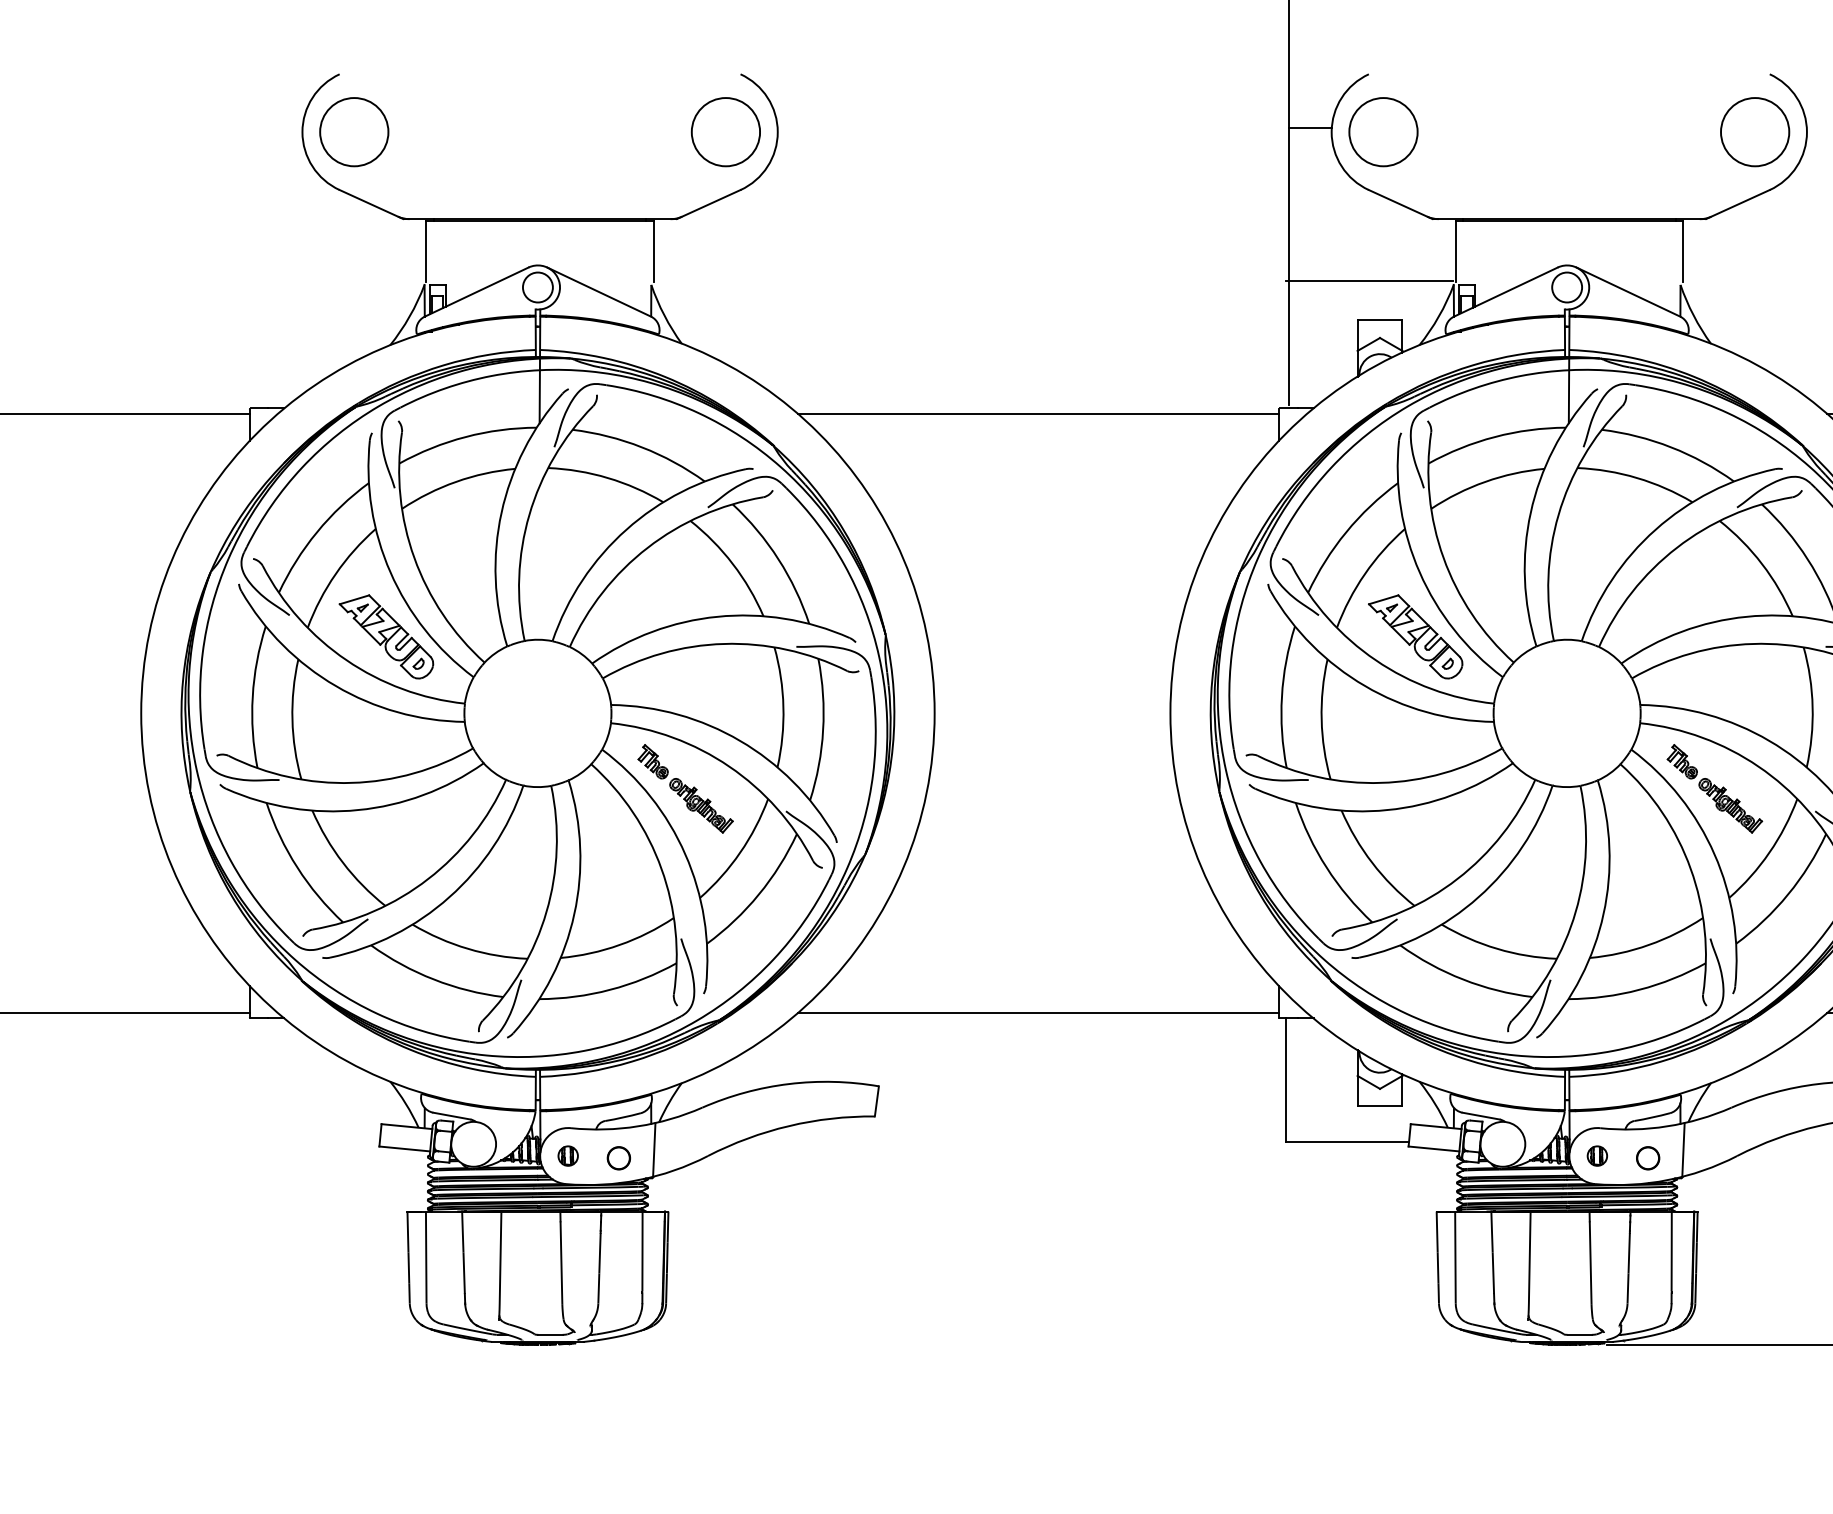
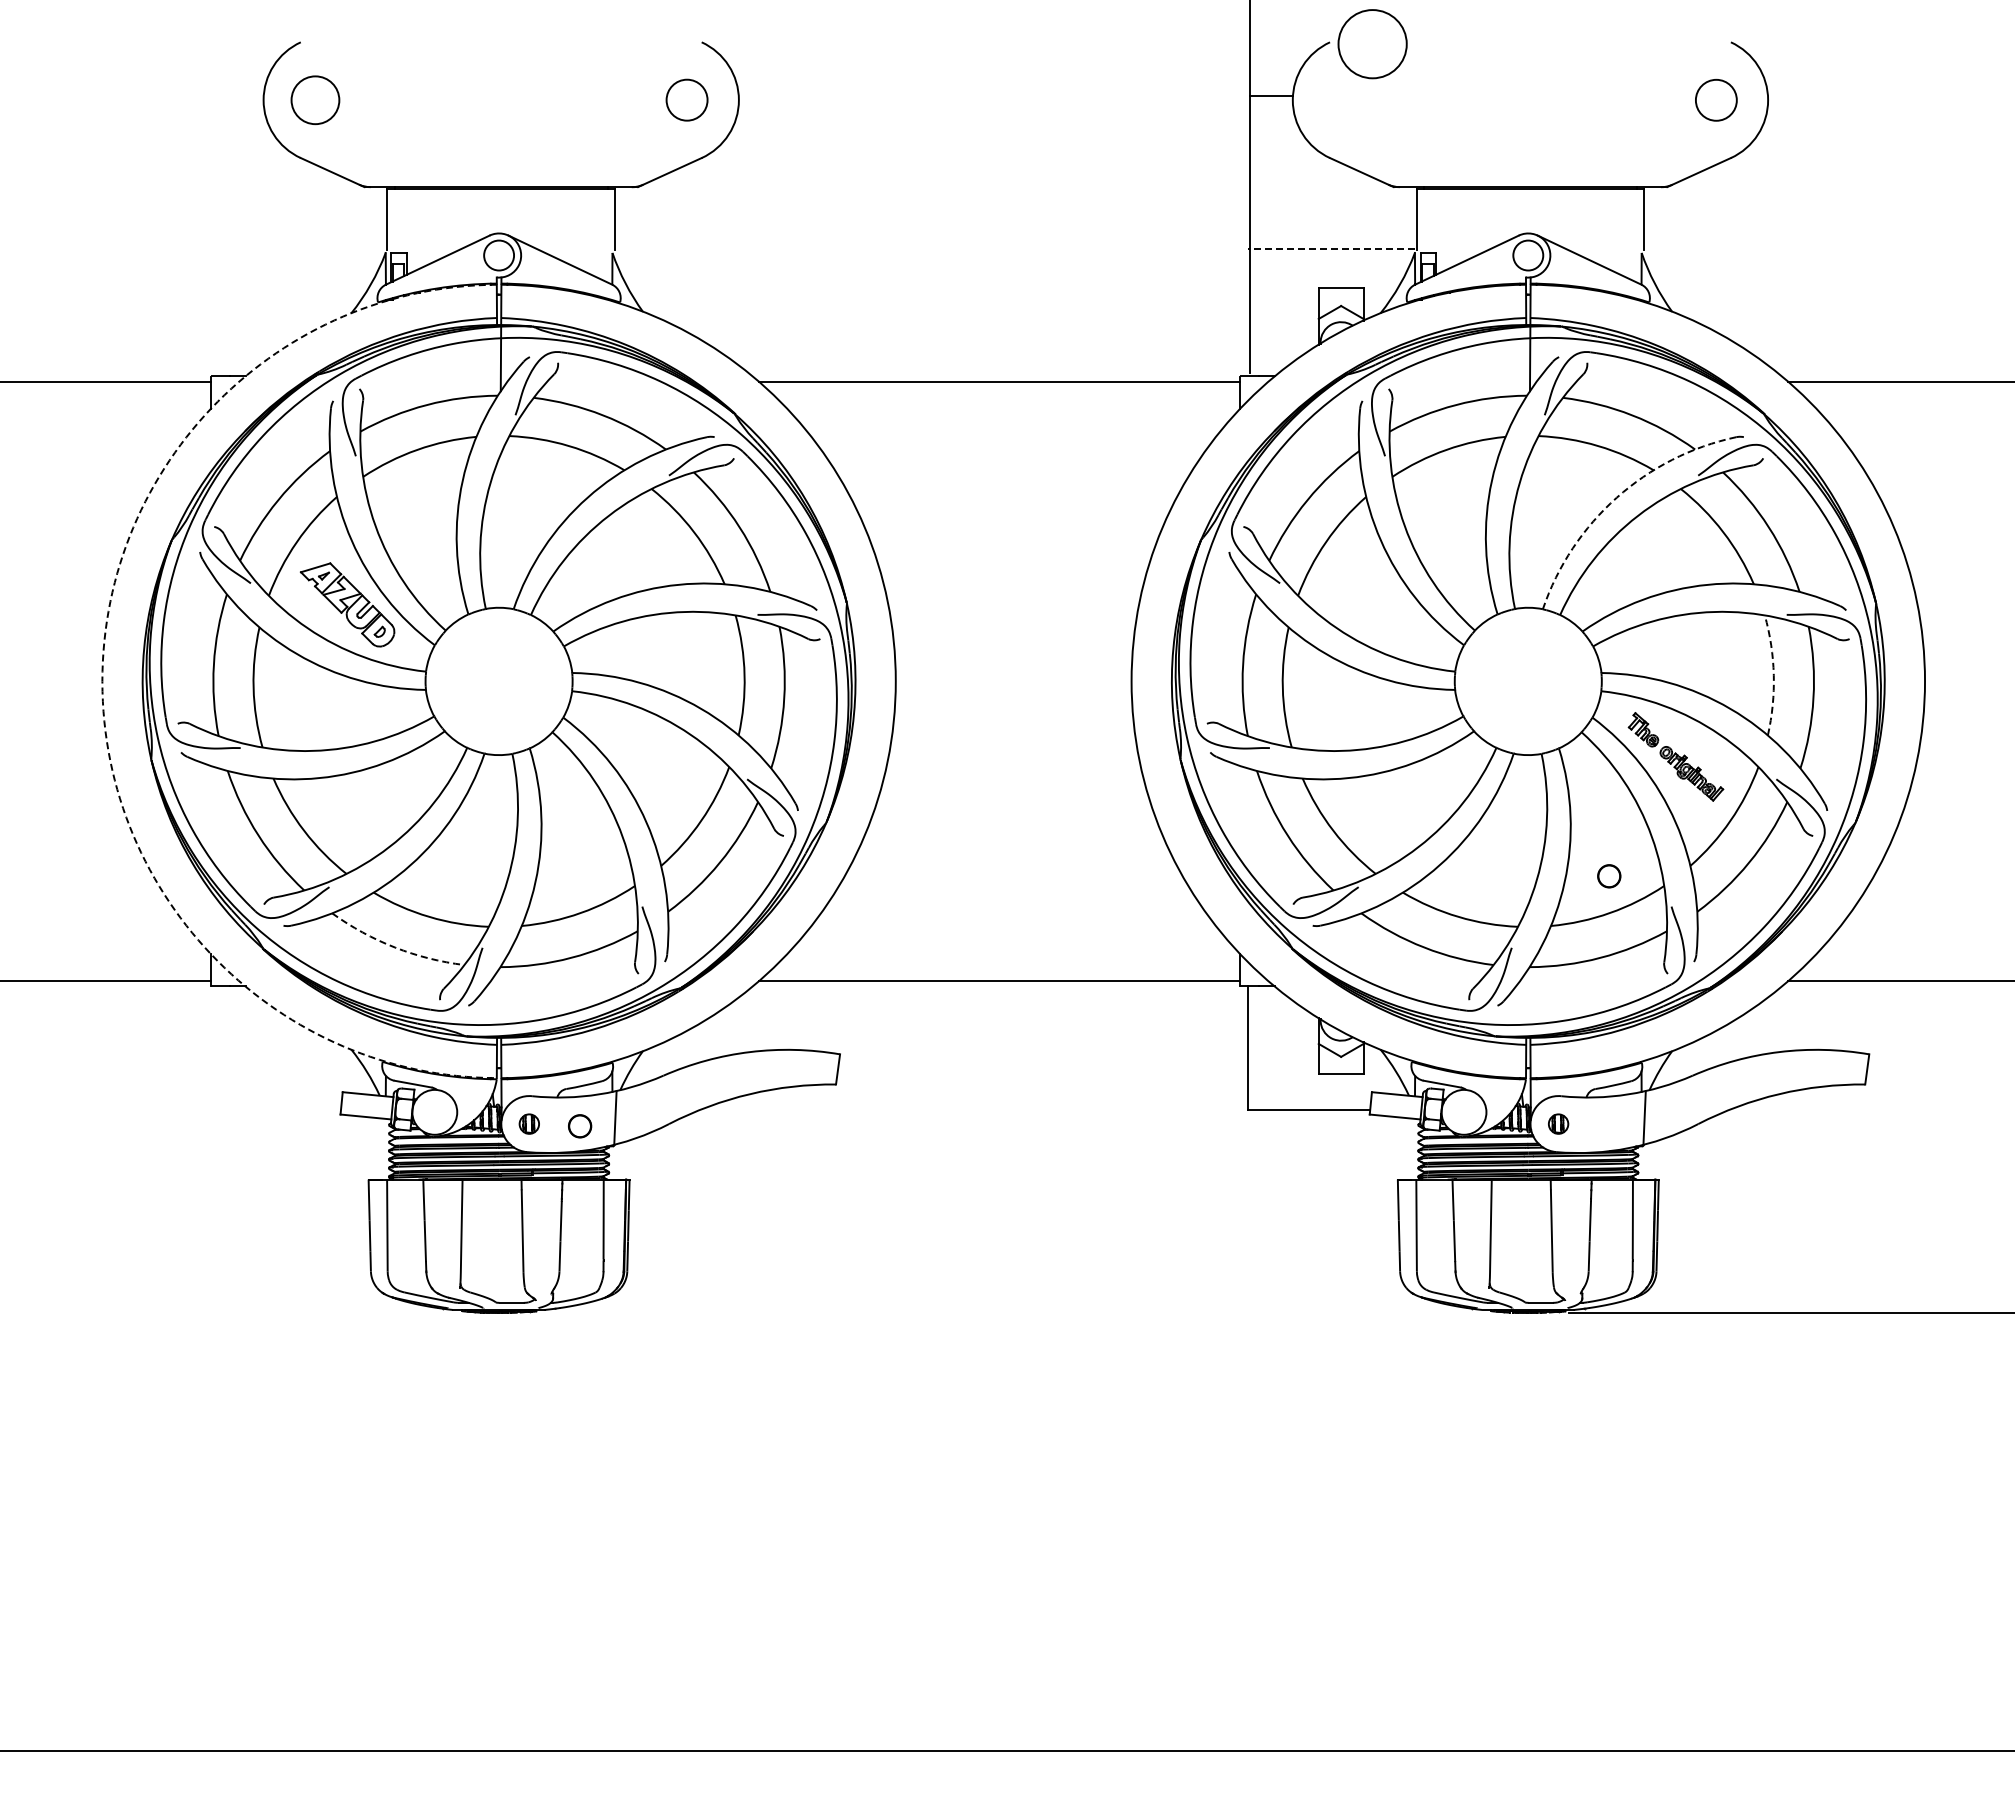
circle: (354, 132) -> (315, 100), size x0.7
circle: (725, 132) -> (686, 100), size x0.6
circle: (1383, 132) -> (1372, 44), moved
circle: (1755, 132) -> (1716, 100), size x0.6
line: (1369, 281) -> (1330, 249), solid -> dashed
arc: (1655, 529) -> (1616, 497), solid -> dashed
part: (1415, 636) -> (1376, 604), removed
arc: (1812, 707) -> (1773, 675), solid -> dashed
arc: (141, 713) -> (102, 681), solid -> dashed
part: (685, 788) -> (646, 756), removed
arc: (434, 979) -> (395, 947), solid -> dashed
circle: (1648, 1158) -> (1609, 876), moved

